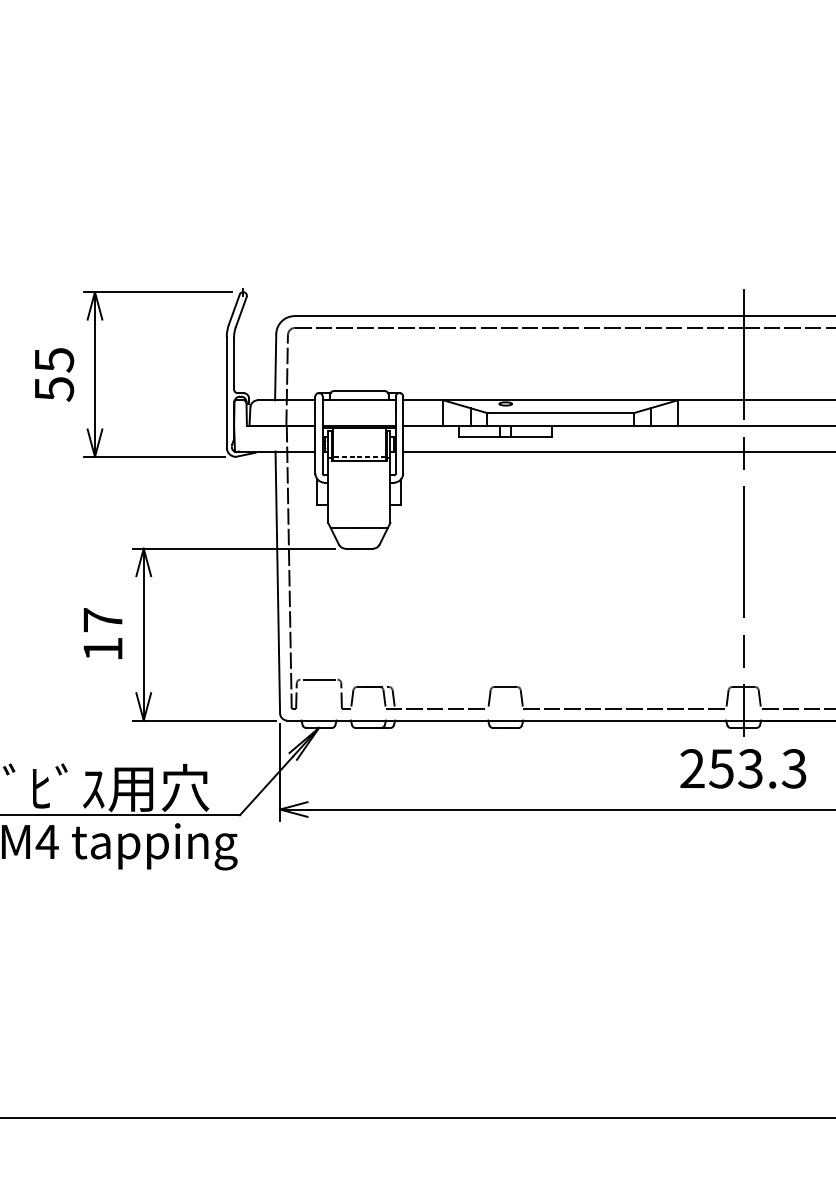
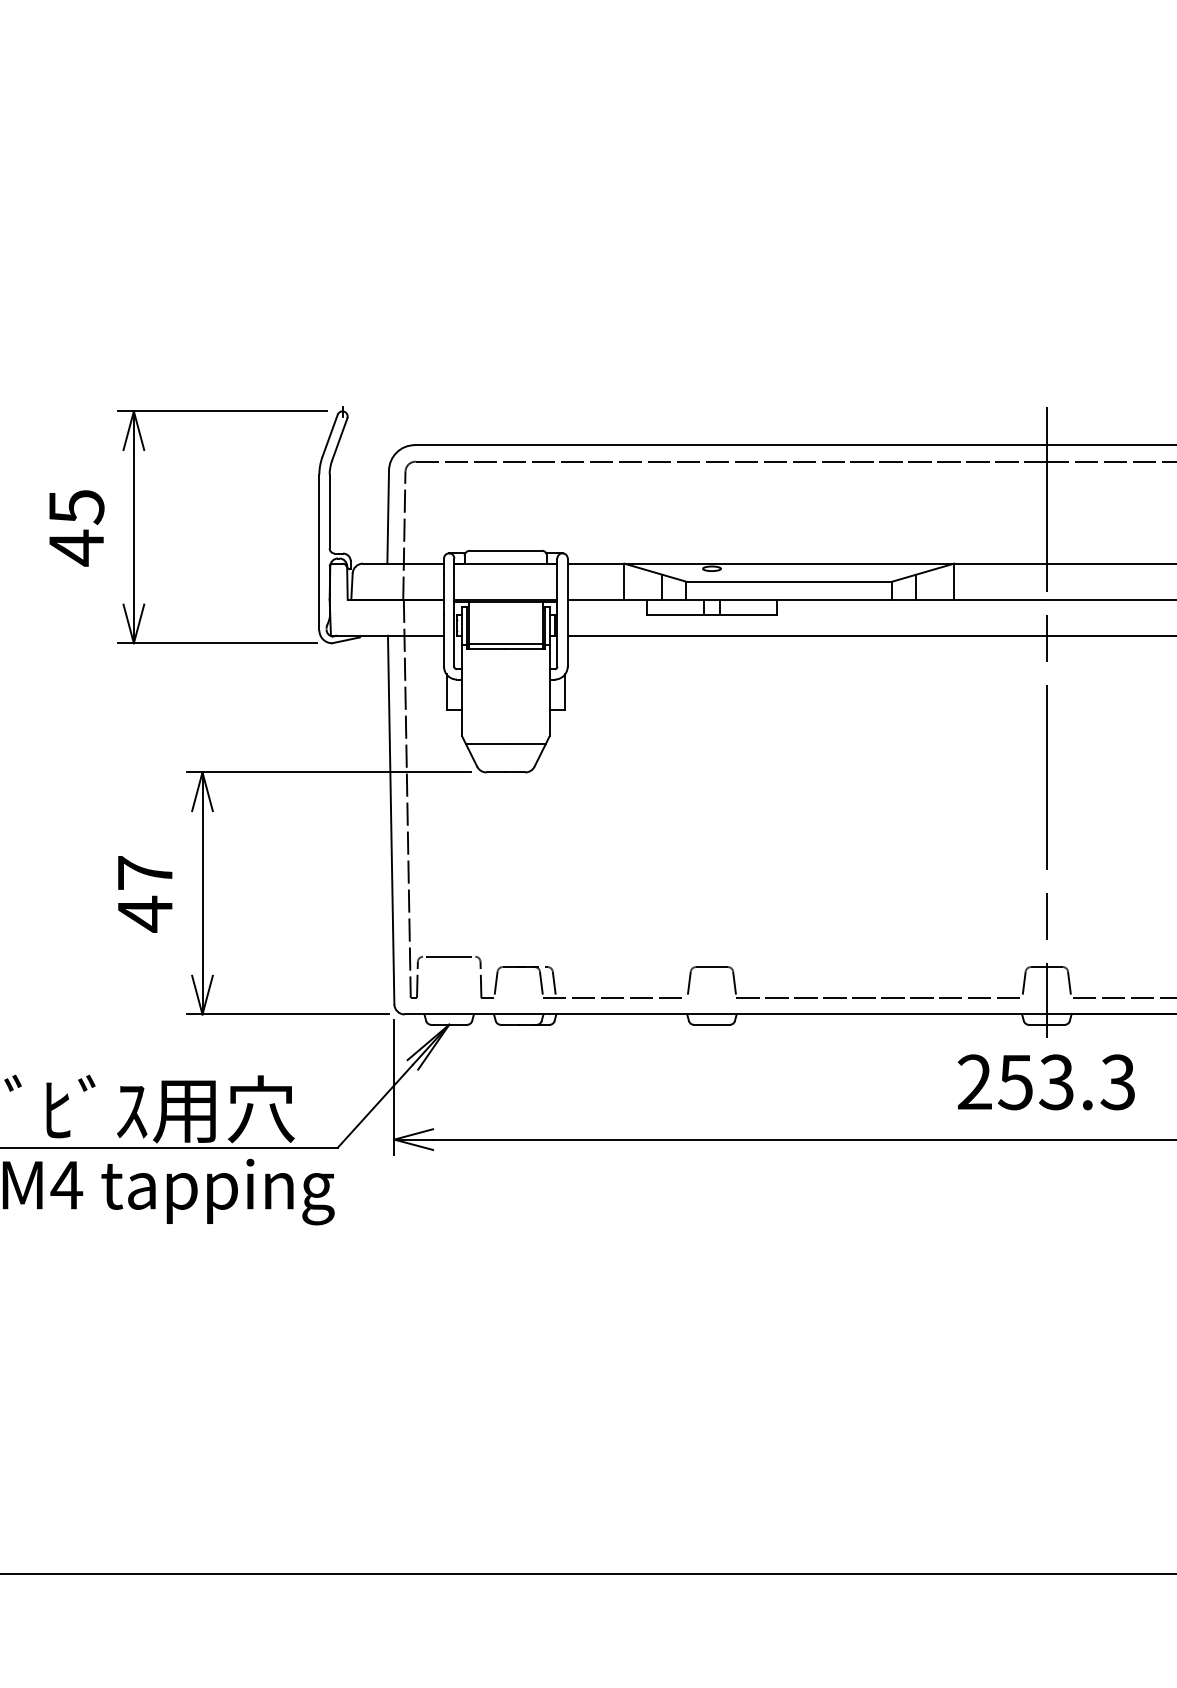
text: (54, 388) -> (76, 547), 55 -> 45
line: (359, 457) -> (505, 643), dashed -> solid
text: (103, 648) -> (145, 913), 17 -> 47

